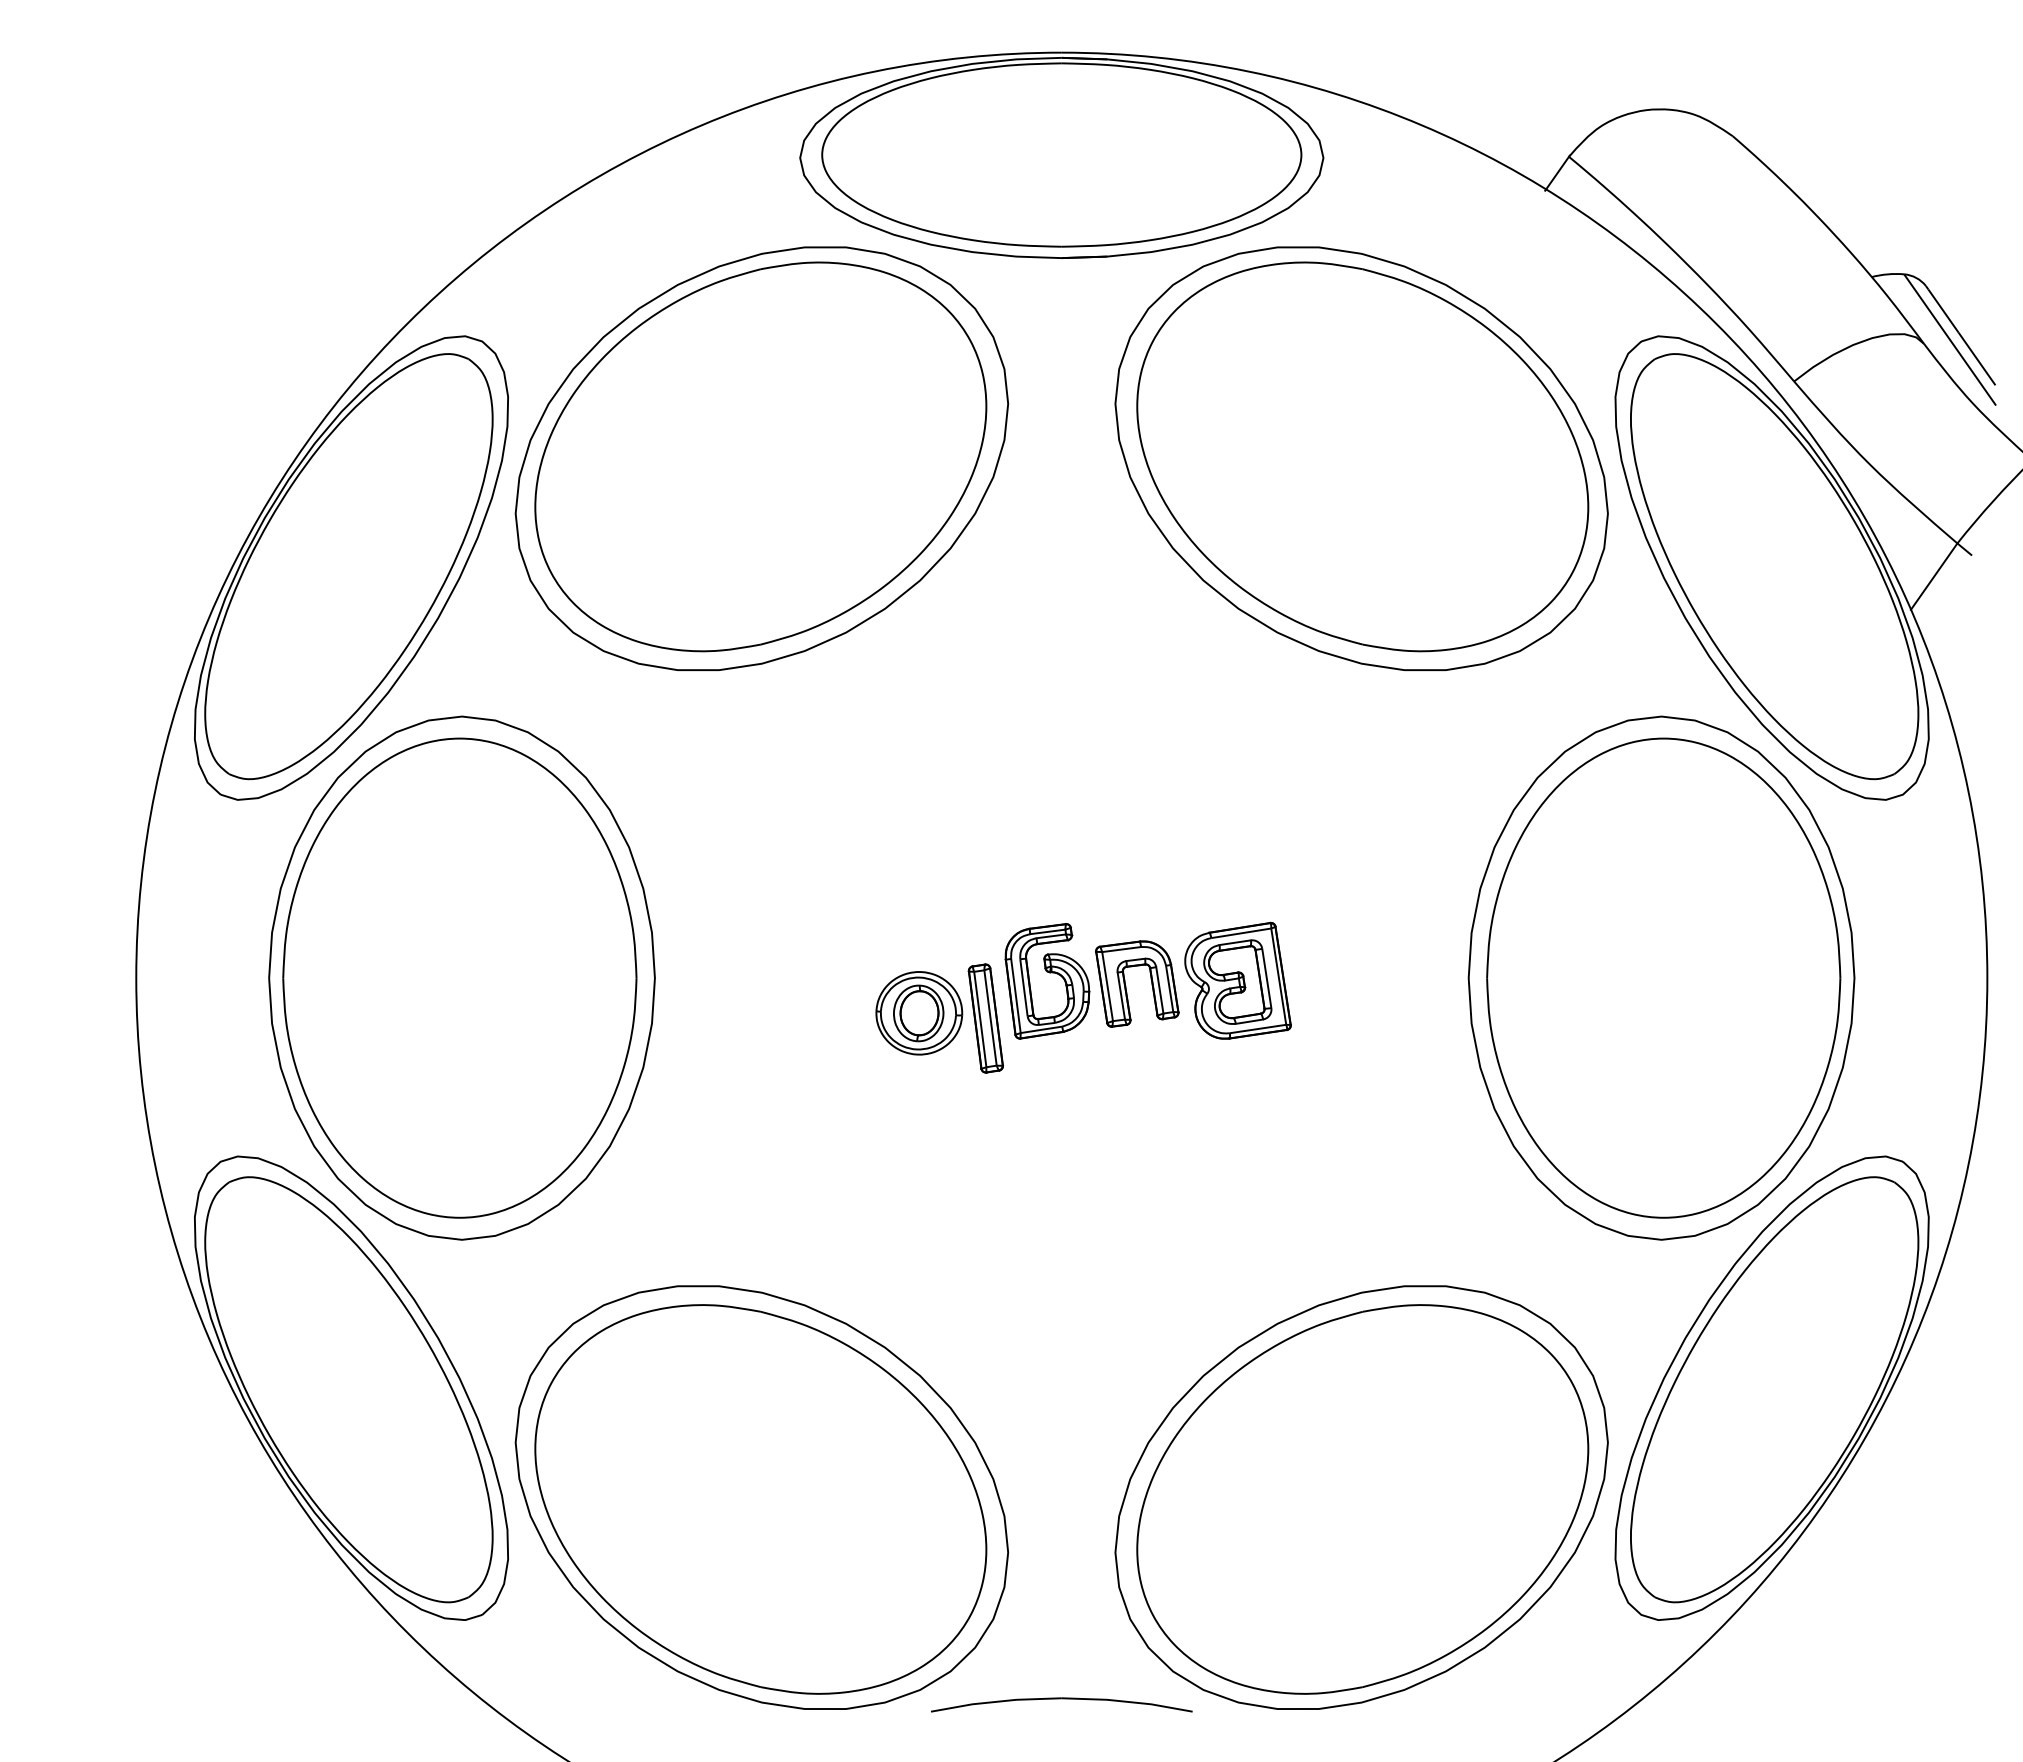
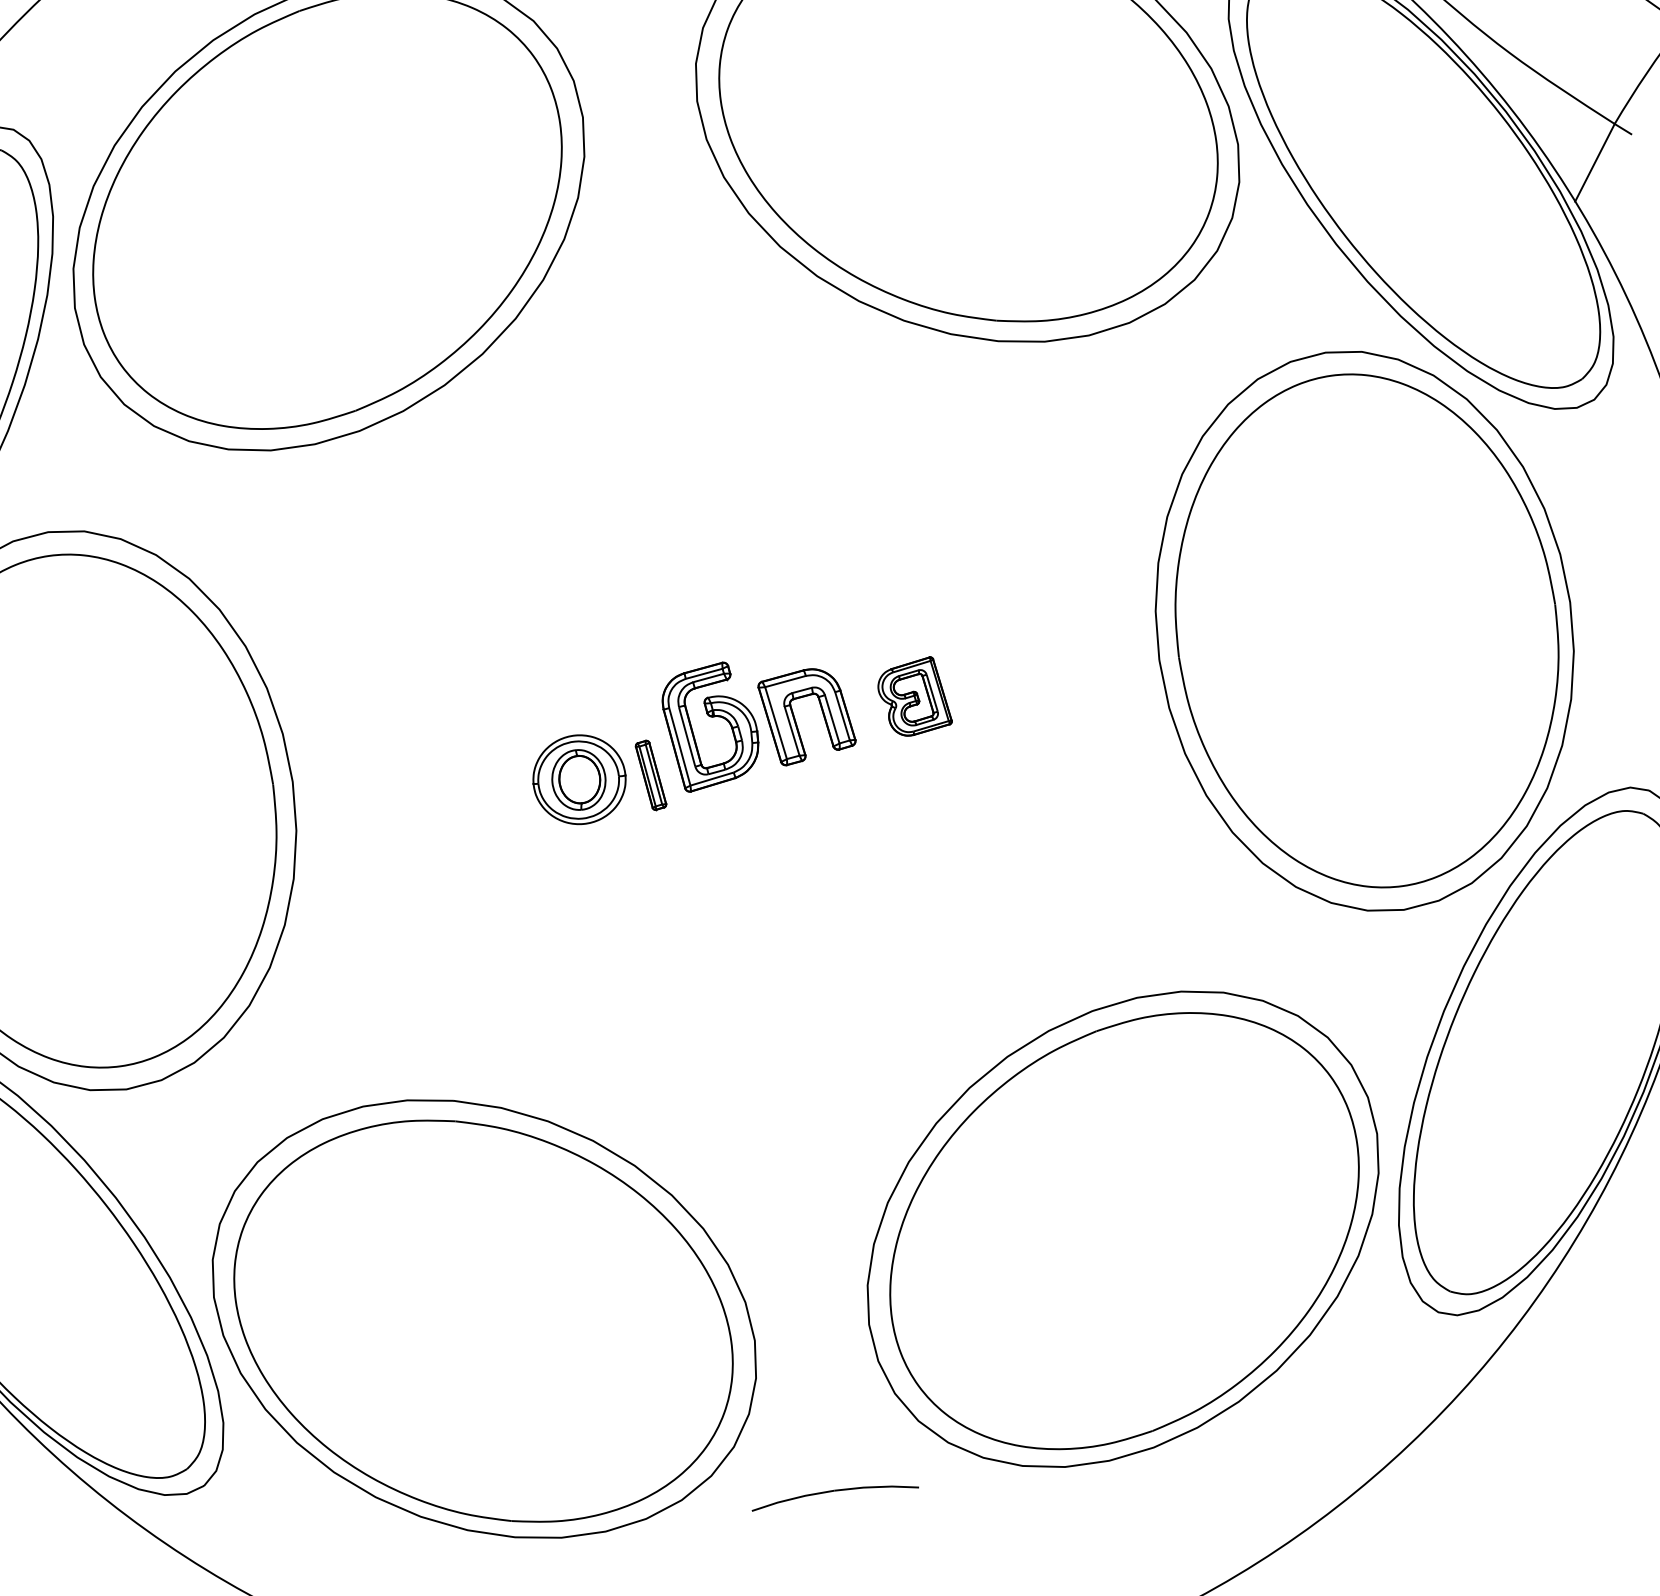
part: (1237, 980) -> (913, 697), size x0.6
part: (985, 1018) -> (650, 775), size x0.6
part: (1061, 1704) -> (834, 1494), size x0.6

